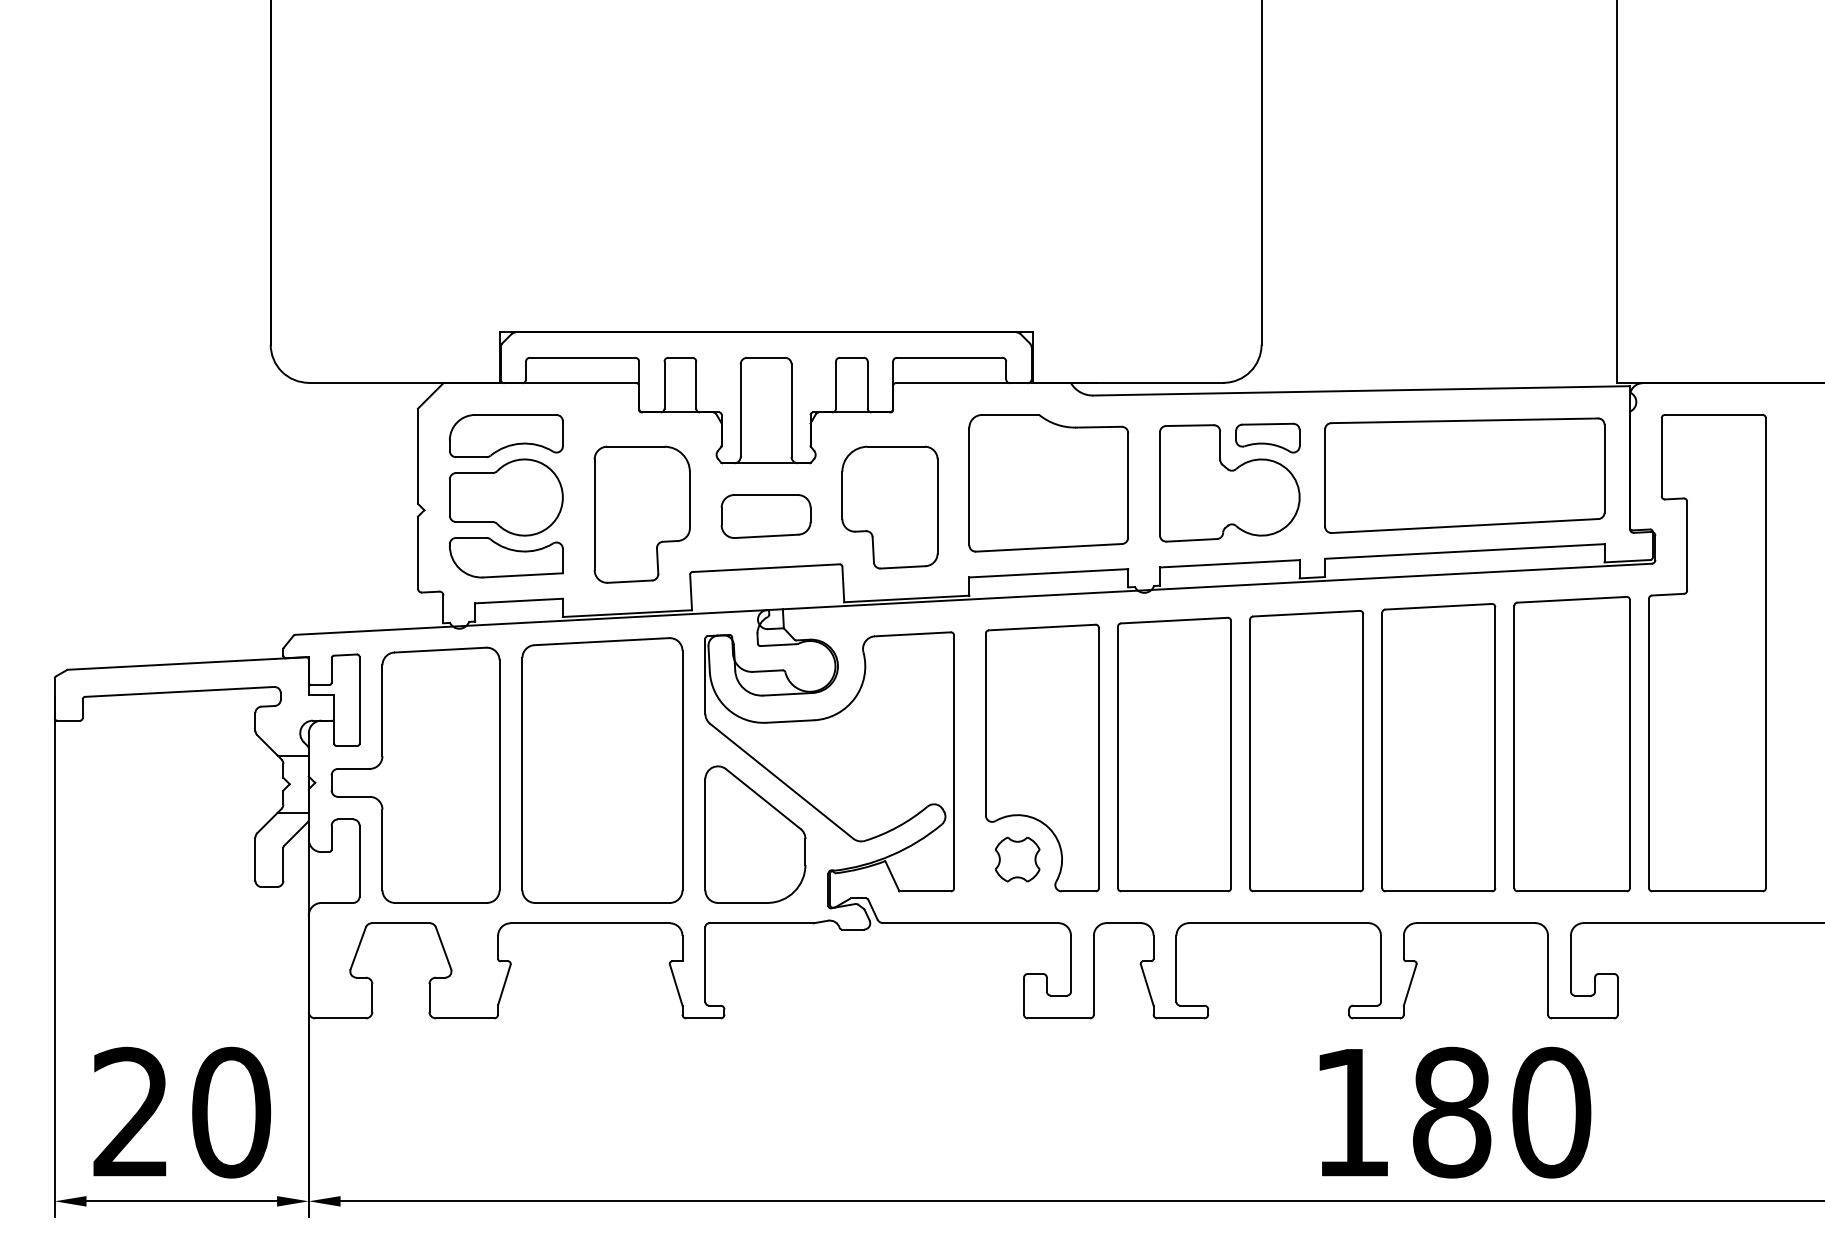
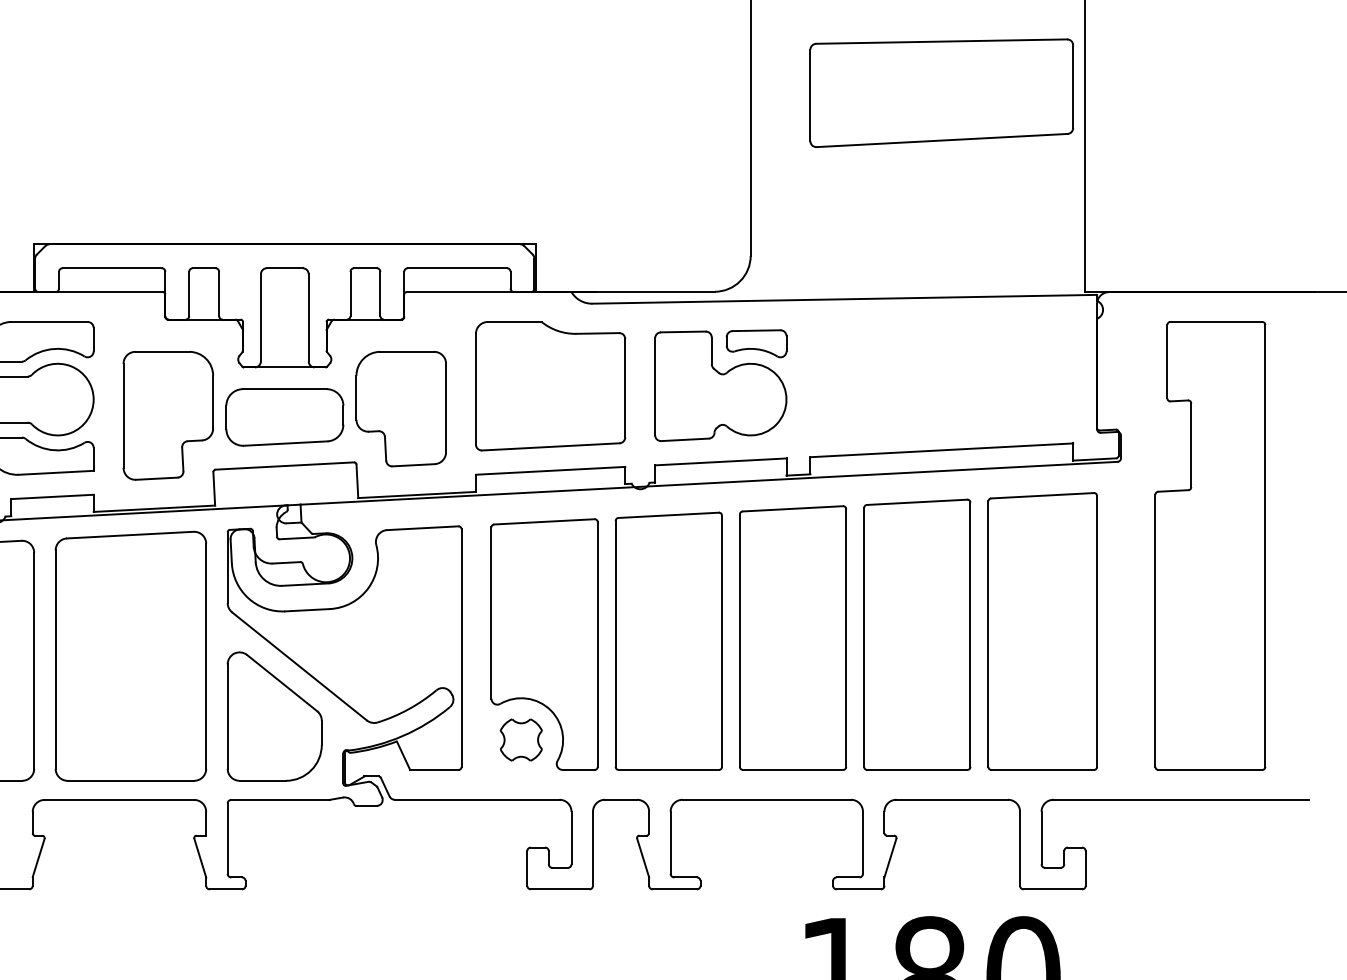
part: (1464, 475) -> (941, 93), moved
part: (765, 516) -> (284, 417), size x1.4
part: (1707, 653) -> (1210, 546), moved

